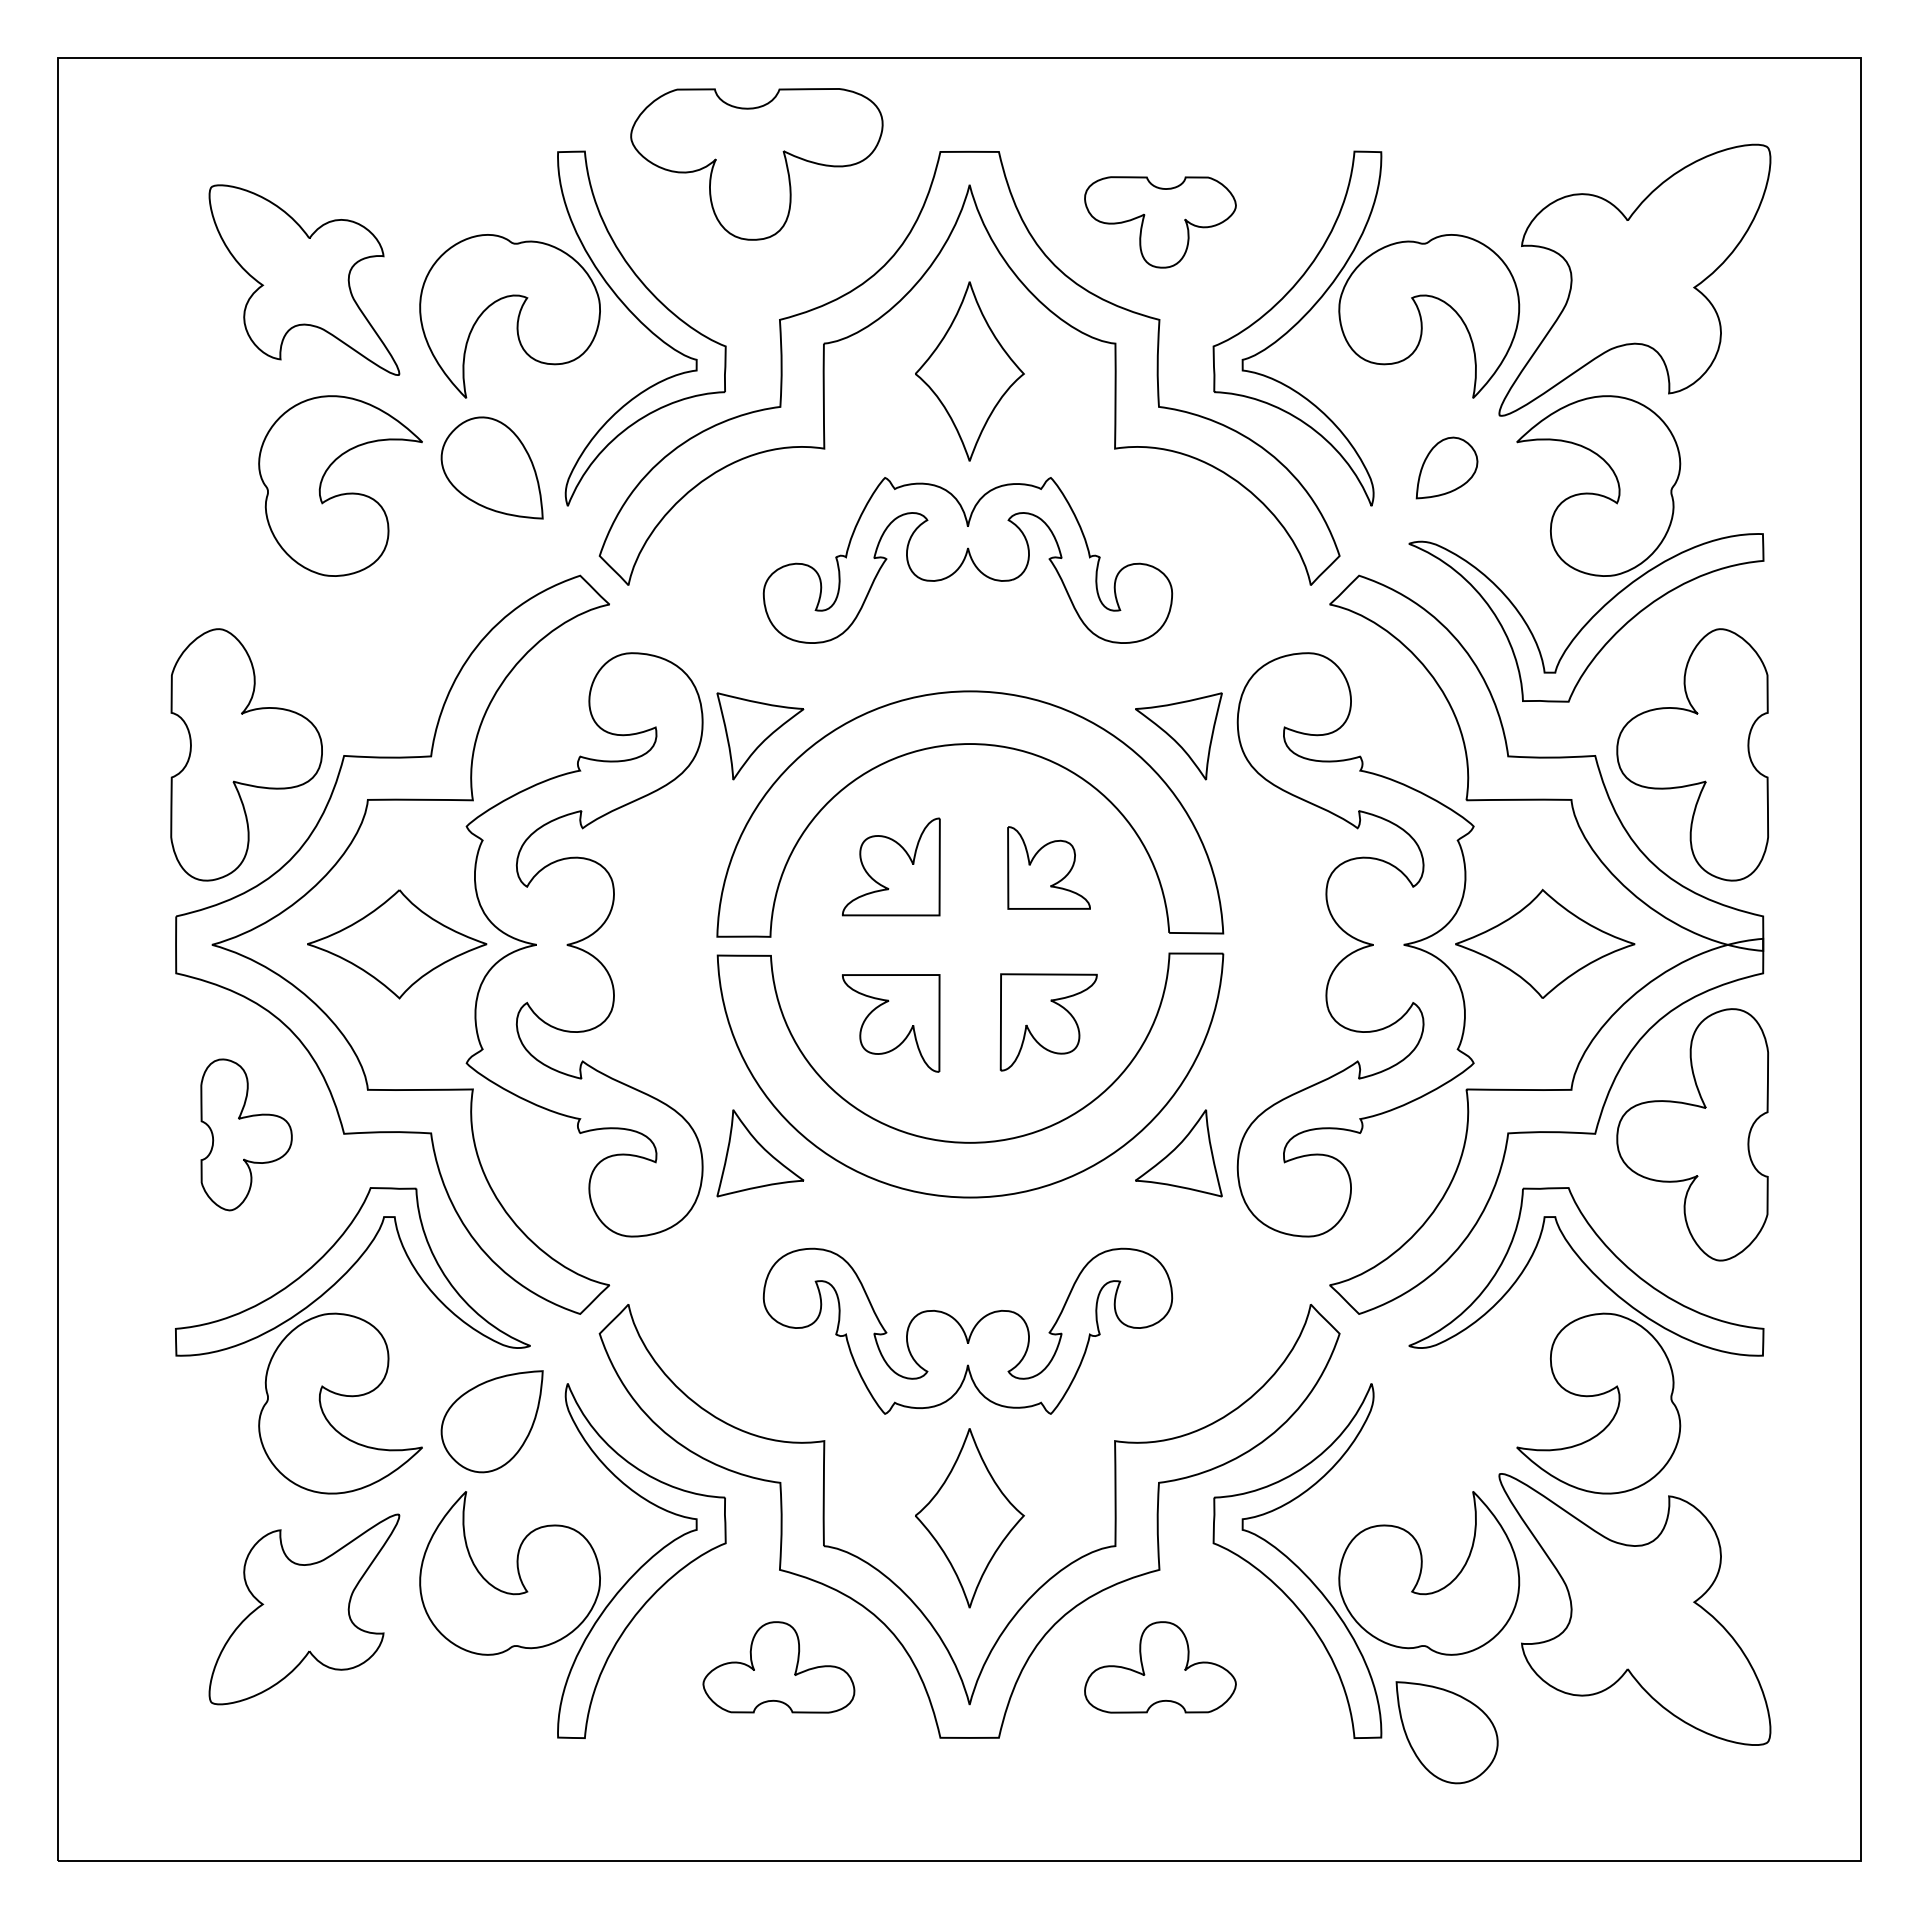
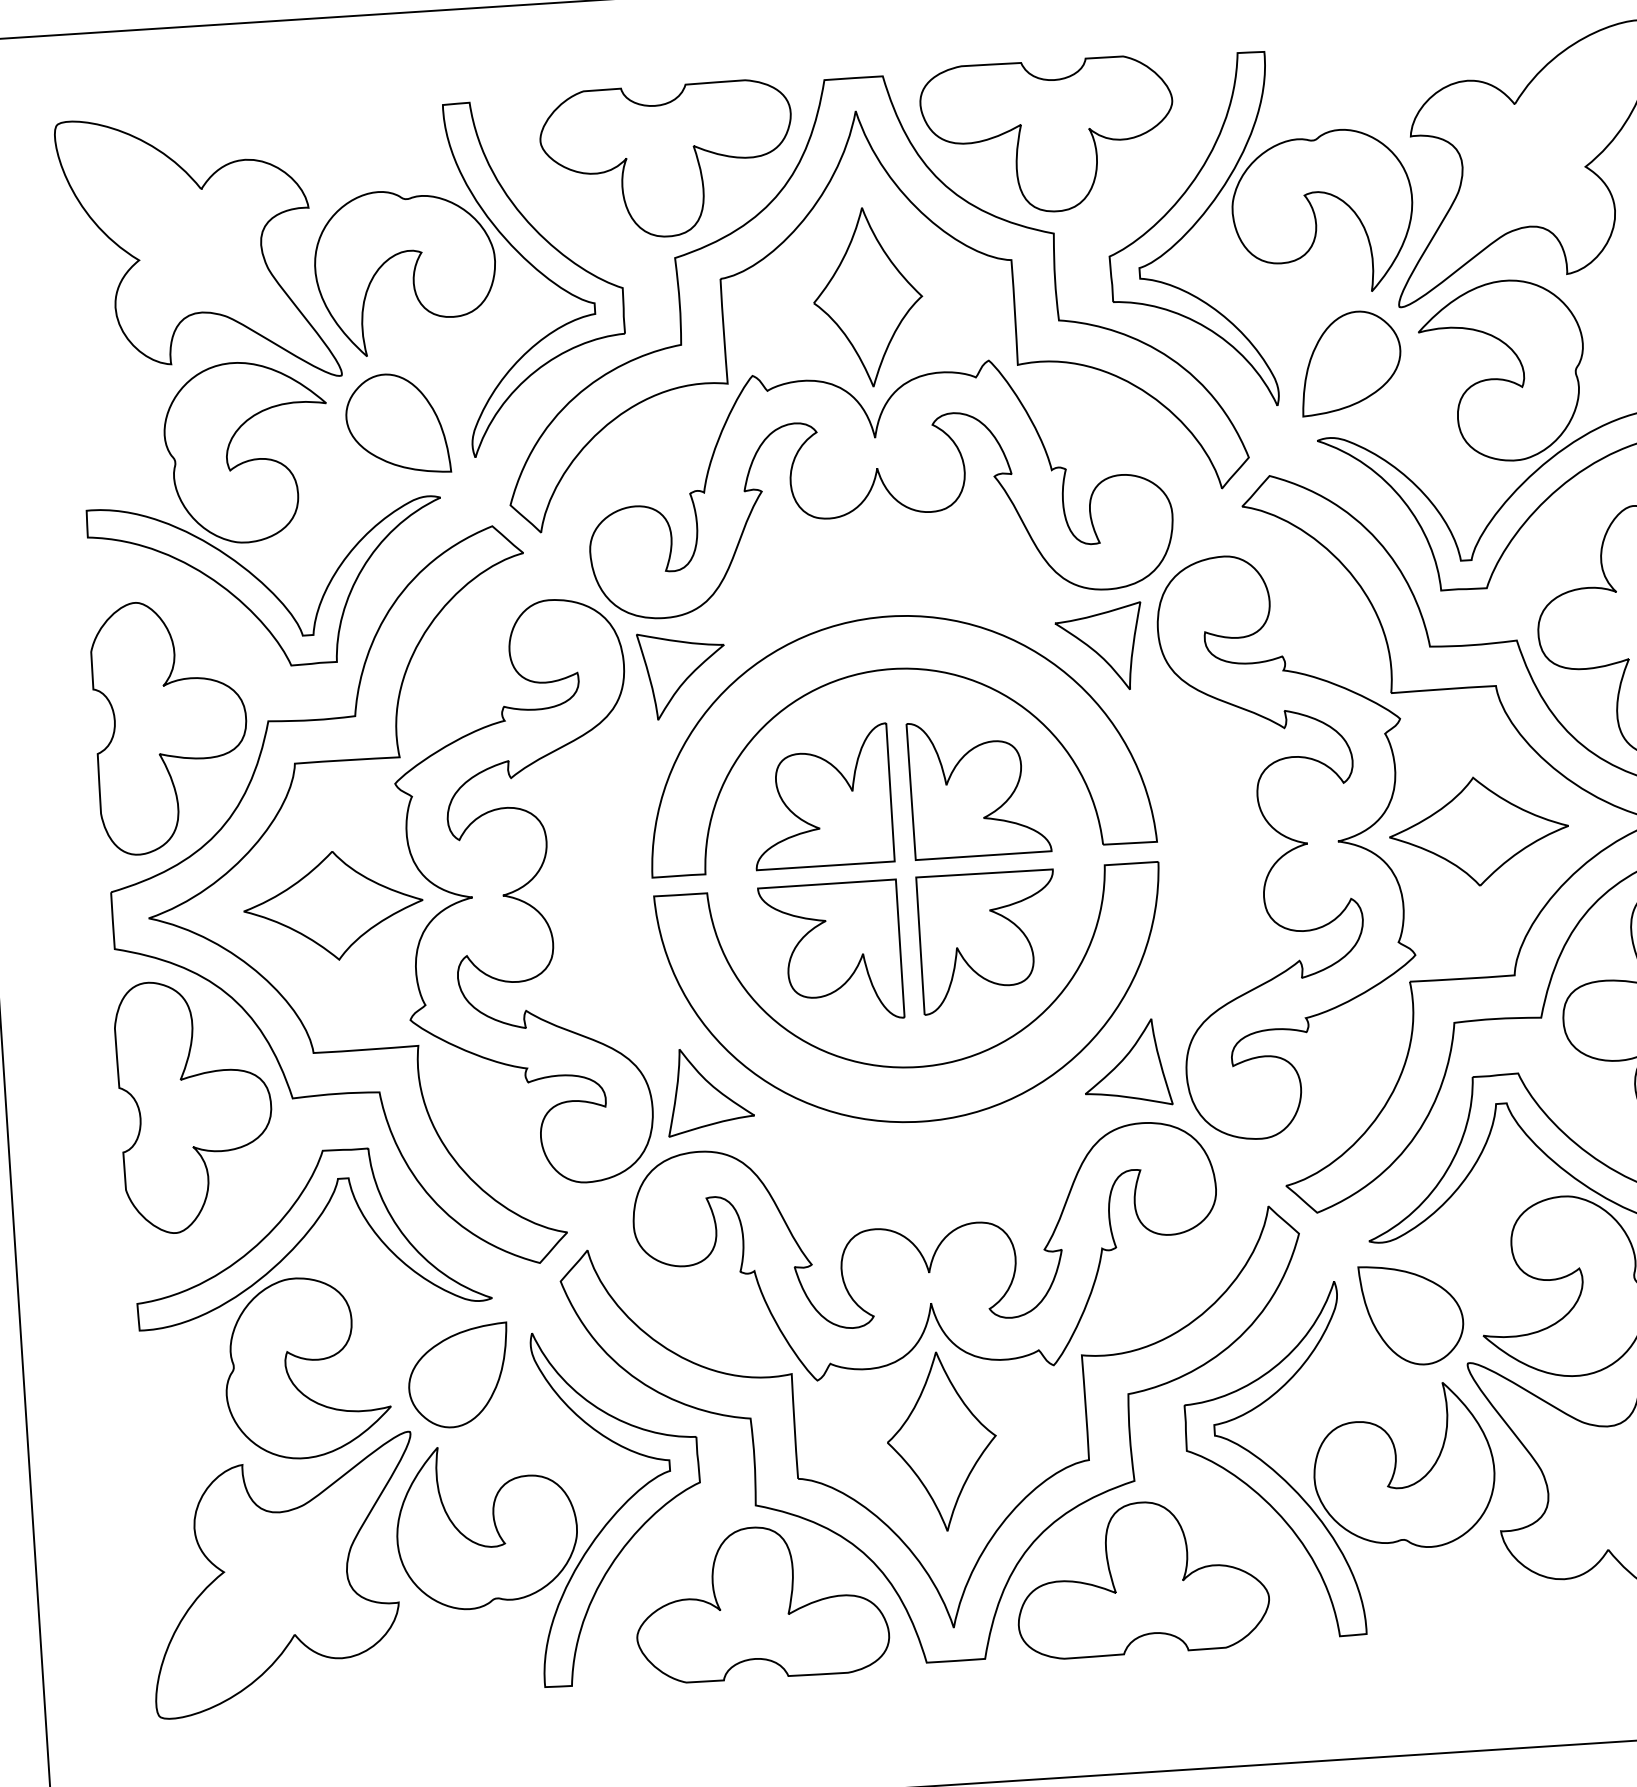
part: (756, 164) -> (667, 160), moved
part: (1160, 222) -> (1048, 136), size x1.67
part: (304, 279) -> (198, 248), size x1.43
part: (1446, 467) -> (1349, 362), size x1.67
part: (967, 560) -> (877, 486), size x1.43
part: (352, 617) -> (267, 582), added
part: (891, 866) -> (821, 796), size x1.43
part: (1048, 867) -> (978, 787), size x1.67
part: (1048, 1022) -> (988, 941), size x1.43
part: (891, 1023) -> (831, 953), size x1.43
part: (246, 1134) -> (195, 1105), size x1.67
part: (967, 1331) -> (927, 1255), size x1.43
part: (304, 1609) -> (283, 1575), size x1.43
part: (778, 1667) -> (760, 1602), size x1.67
part: (1160, 1667) -> (1141, 1578), size x1.67
part: (1446, 1732) -> (1411, 1314), moved

